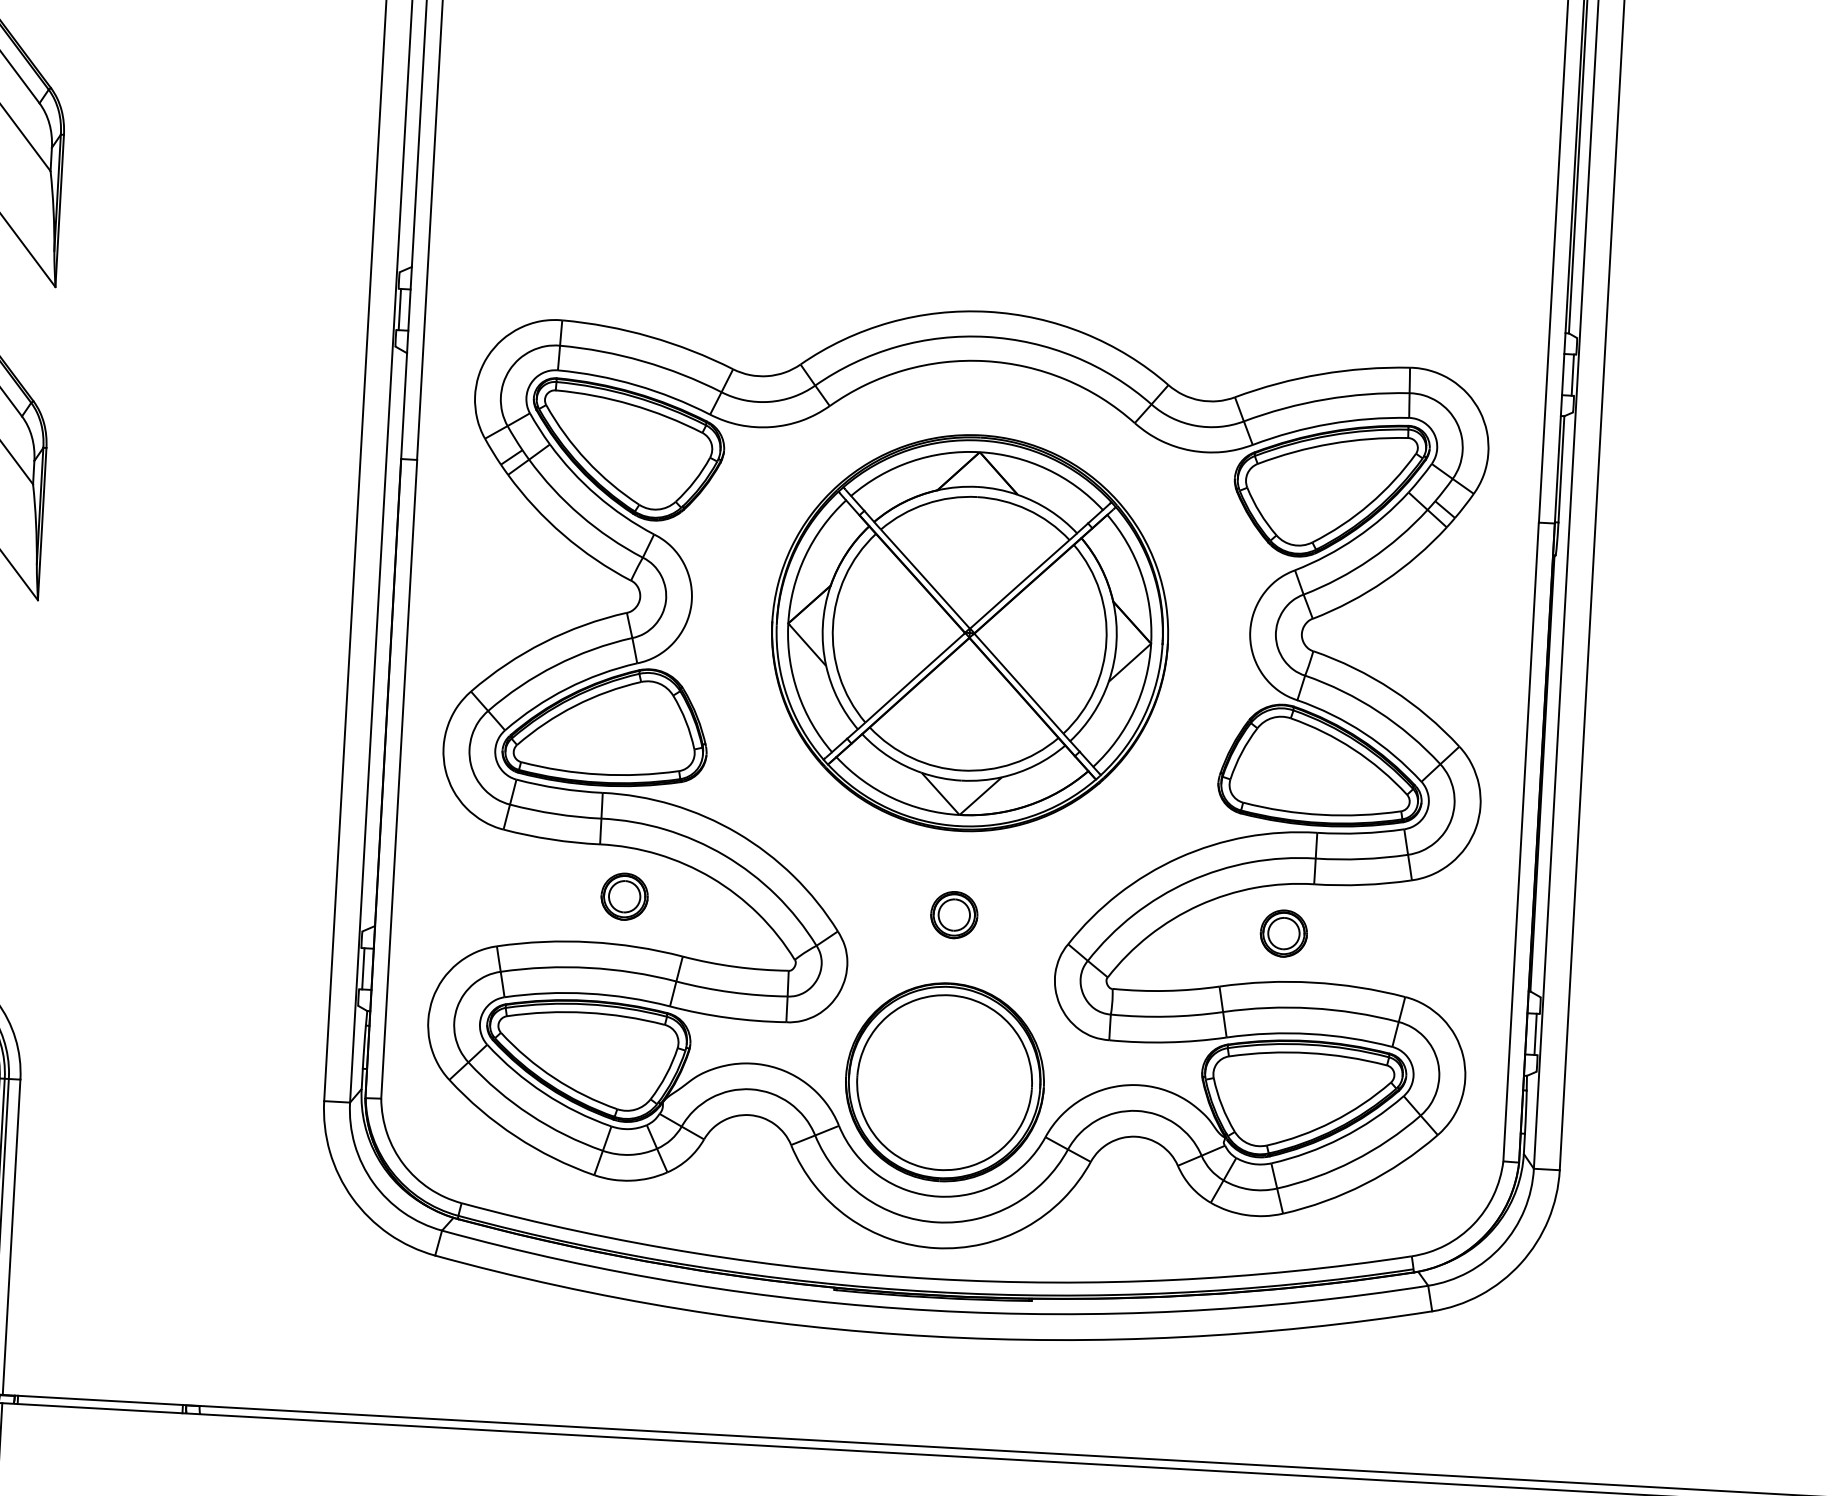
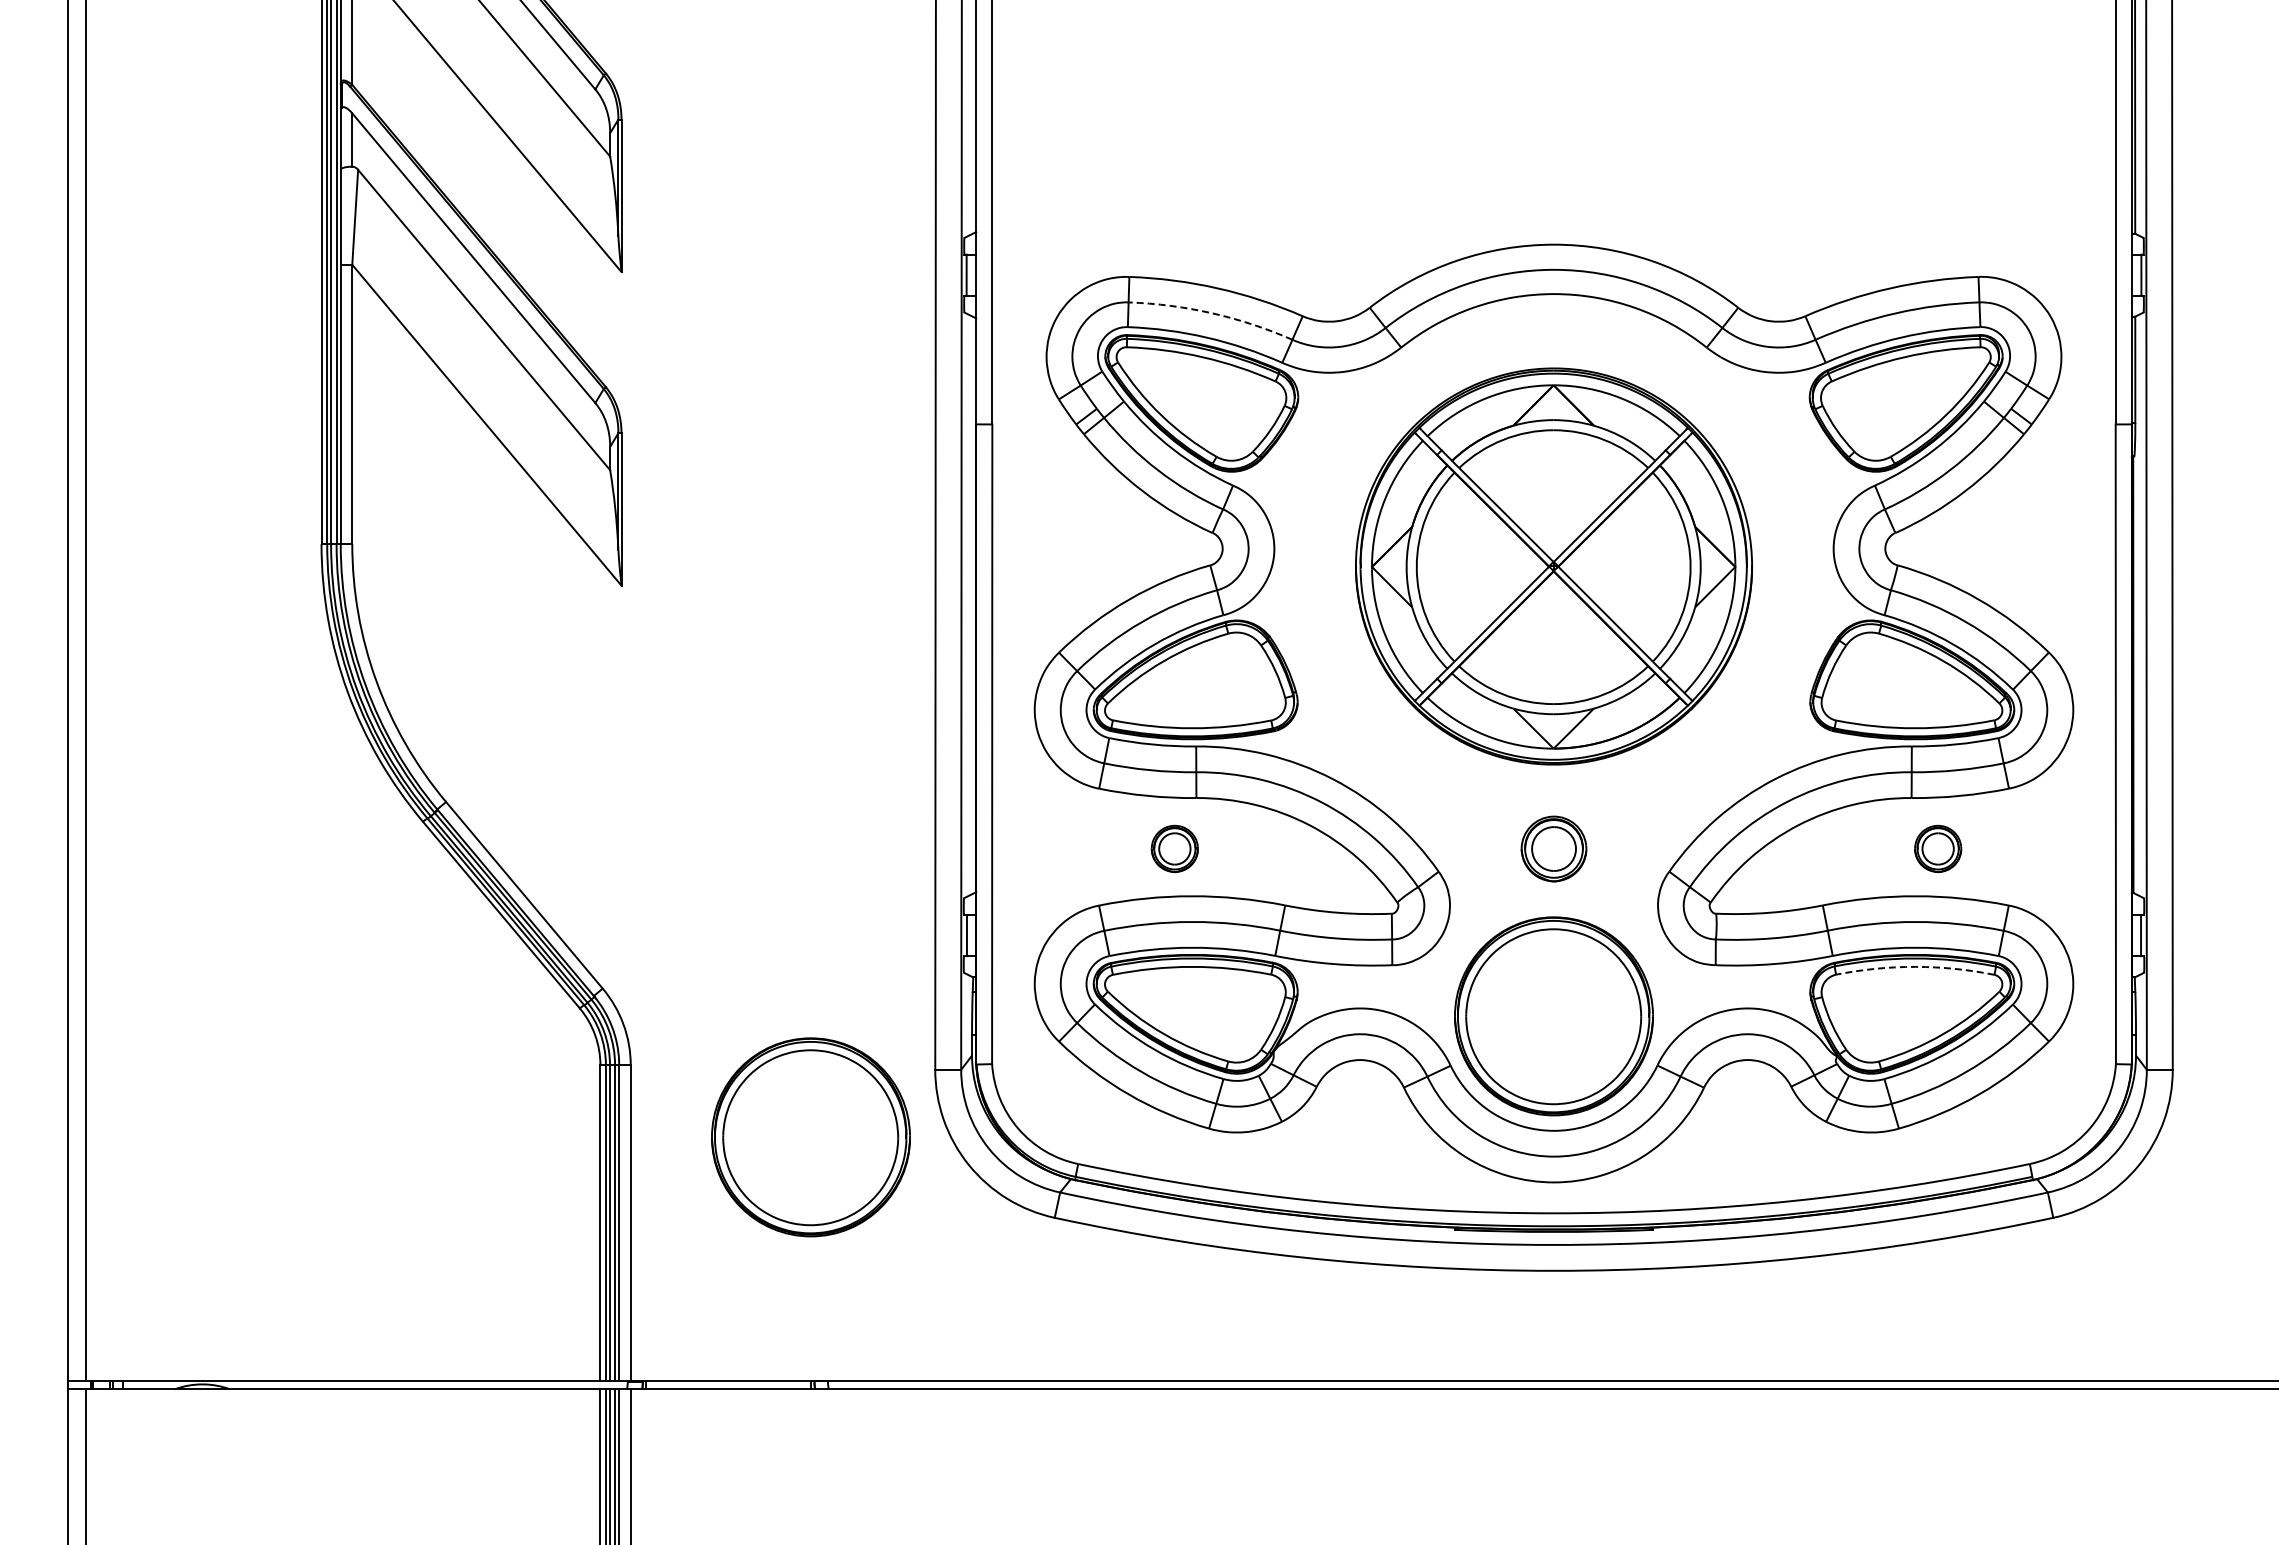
arc: (643, 361) -> (1212, 313), solid -> dashed
part: (624, 896) -> (1174, 848), moved
part: (953, 914) -> (1553, 848), size x1.4
part: (1284, 933) -> (1938, 848), moved
arc: (1308, 1052) -> (1915, 966), solid -> dashed
part: (195, 1161) -> (810, 1137), added

